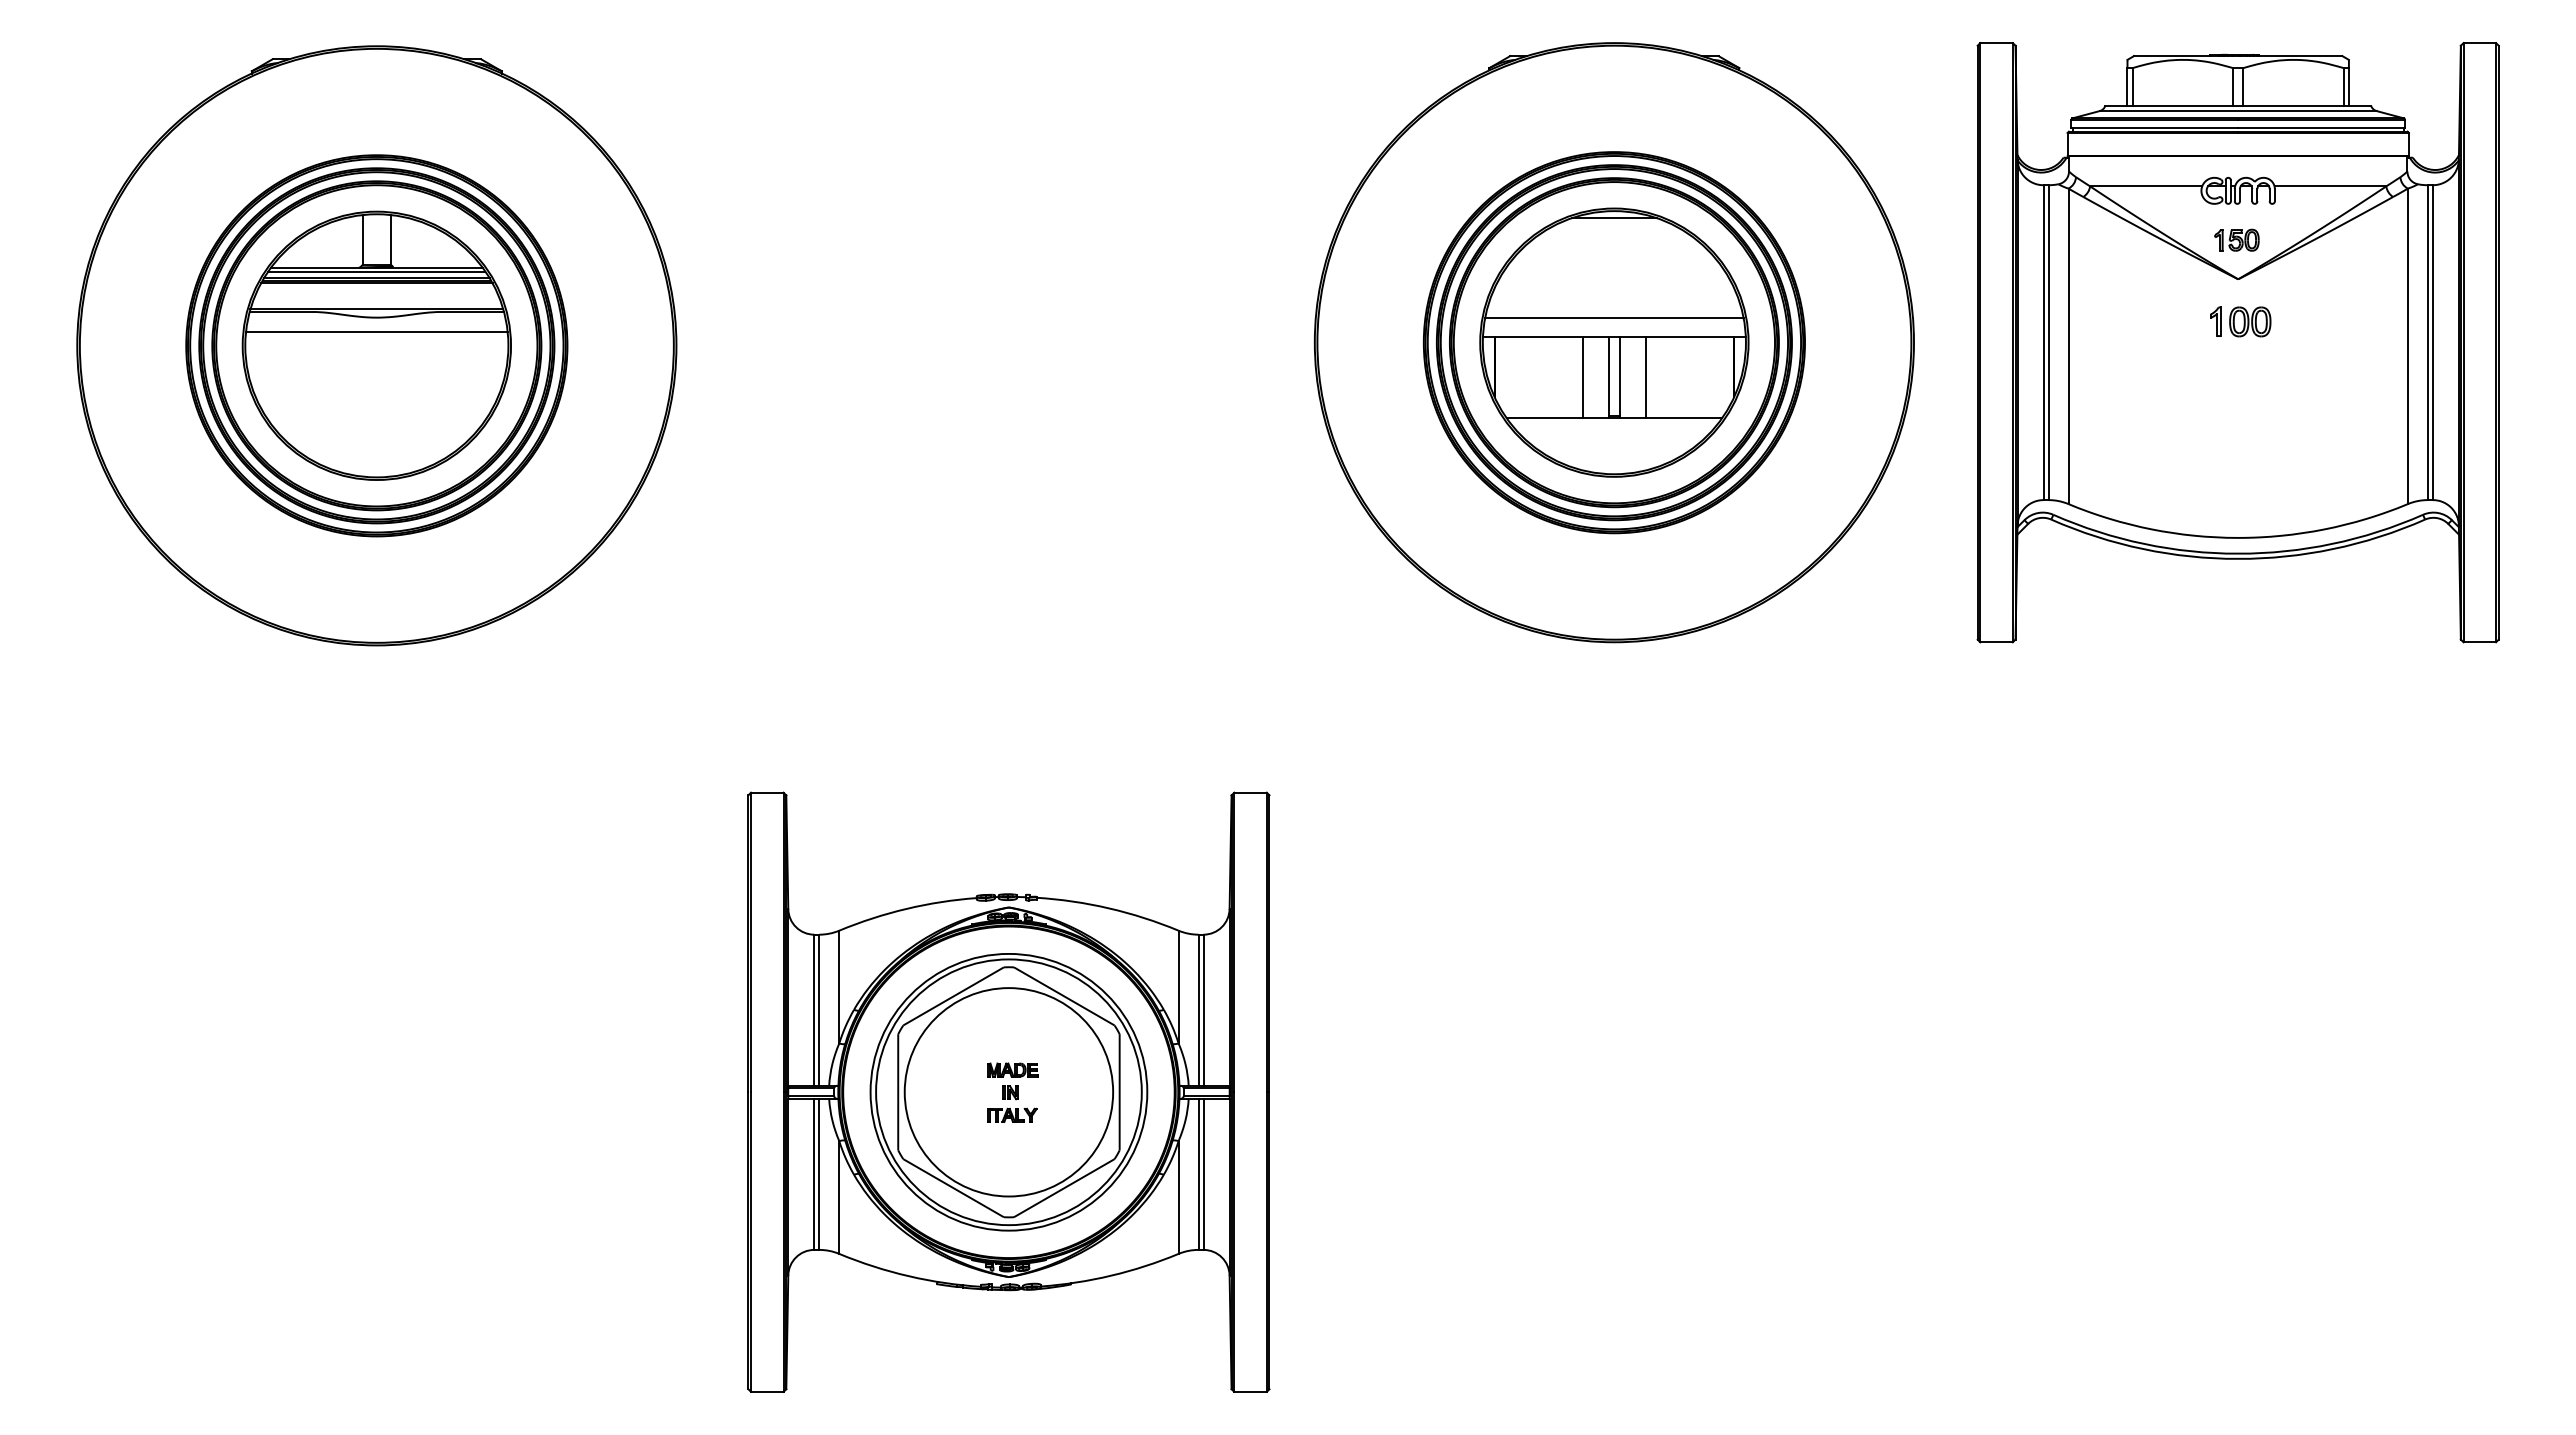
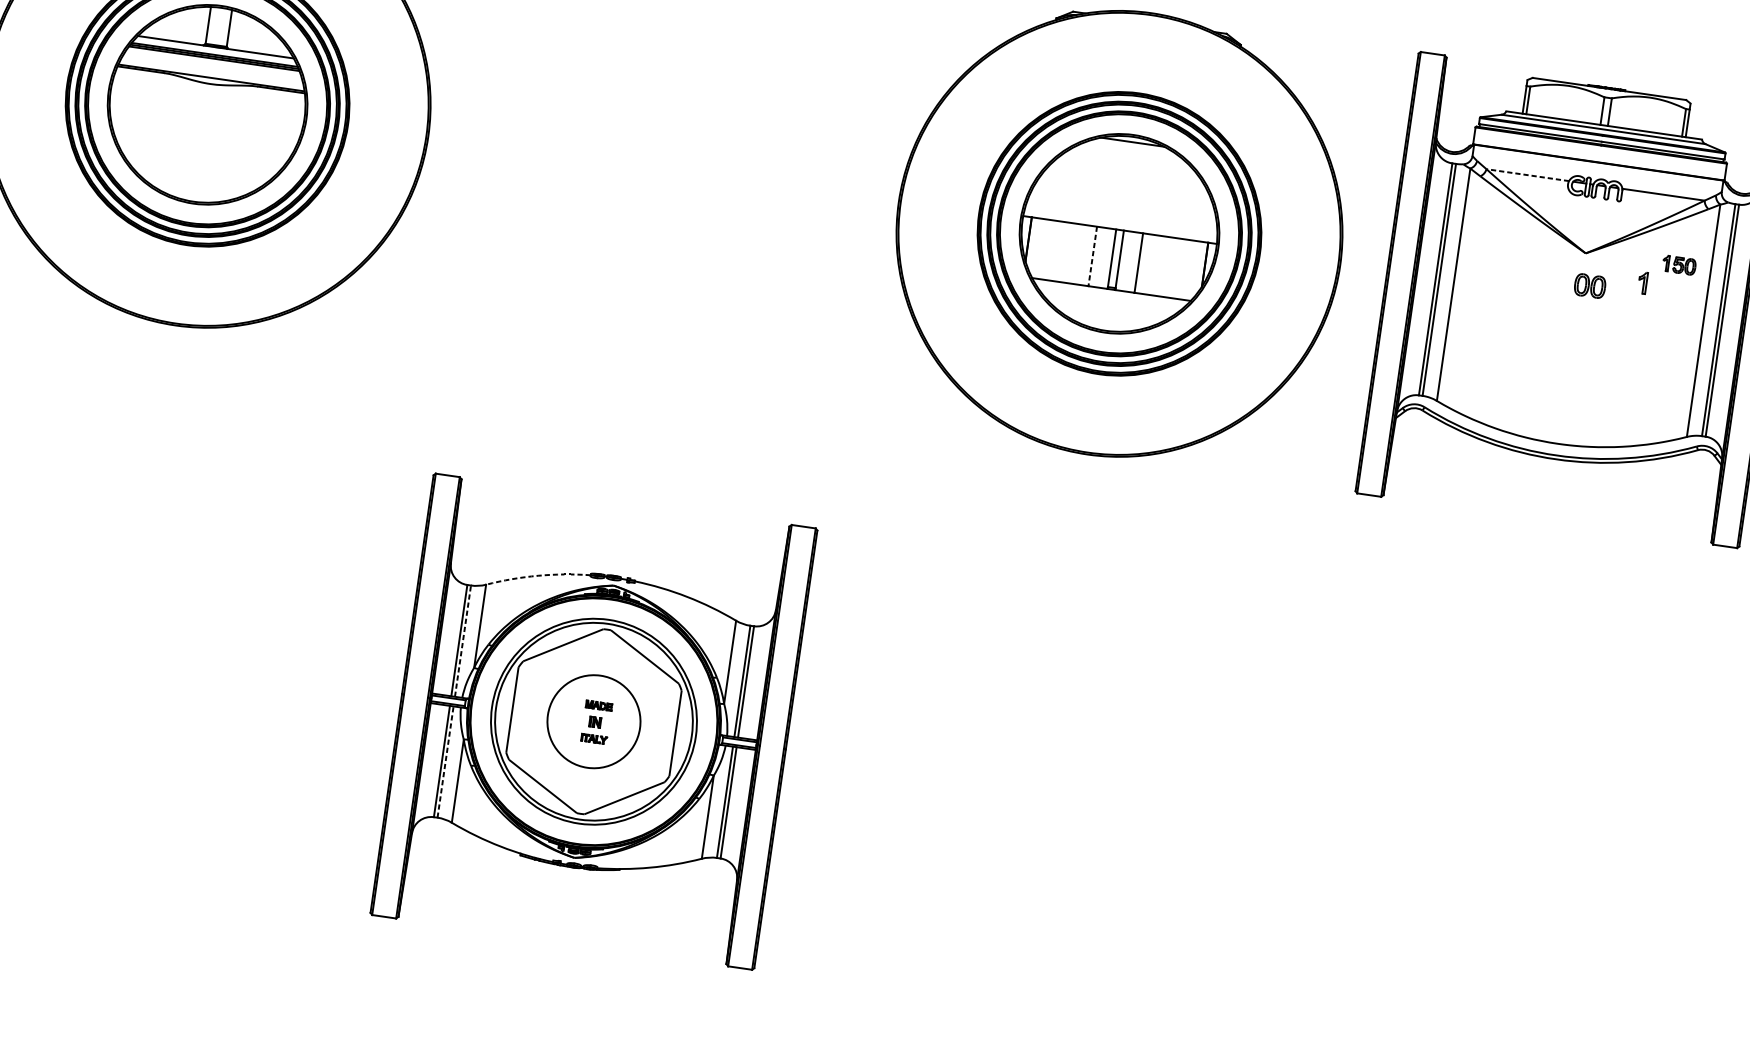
line: (2145, 186) -> (1527, 175), solid -> dashed
part: (2236, 239) -> (1679, 264), moved
line: (376, 271) -> (215, 50), removed
line: (1614, 317) -> (1122, 215), removed
part: (2215, 321) -> (1642, 282), moved
line: (376, 331) -> (208, 94), removed
line: (1583, 378) -> (1092, 256), solid -> dashed
arc: (906, 908) -> (538, 575), solid -> dashed
line: (819, 1010) -> (463, 641), solid -> dashed
part: (1012, 1069) -> (599, 705), size x0.7
circle: (1008, 1092) -> (593, 721), size x0.6
part: (1012, 1114) -> (594, 738), size x0.7
line: (819, 1174) -> (445, 762), solid -> dashed

